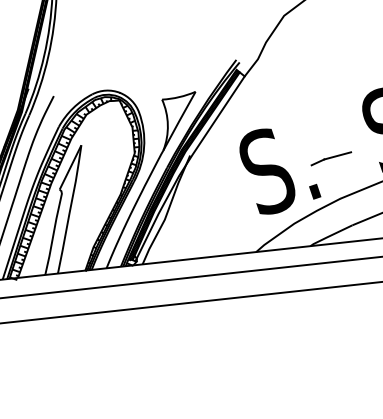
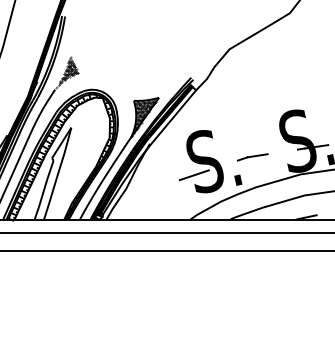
hatch: (68, 71) -> (67, 72), added
hatch: (178, 119) -> (144, 116), added
line: (253, 191) -> (193, 175), added

